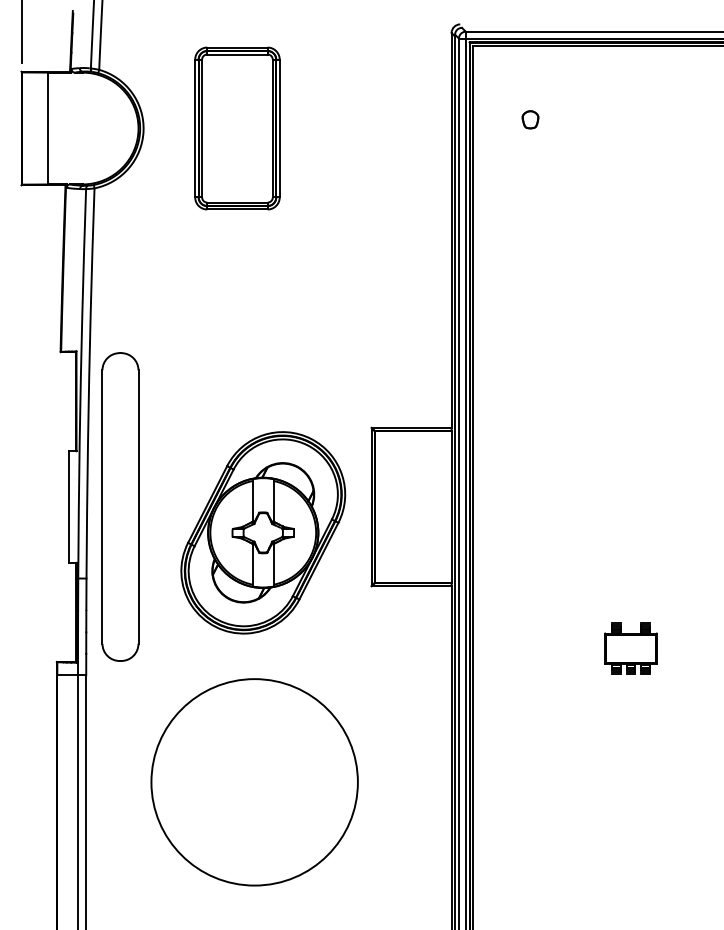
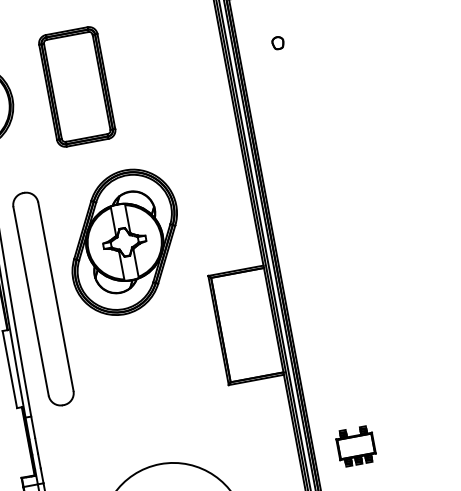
part: (120, 506) -> (43, 298), moved
part: (263, 532) -> (124, 242), moved
part: (630, 648) -> (355, 446), moved

